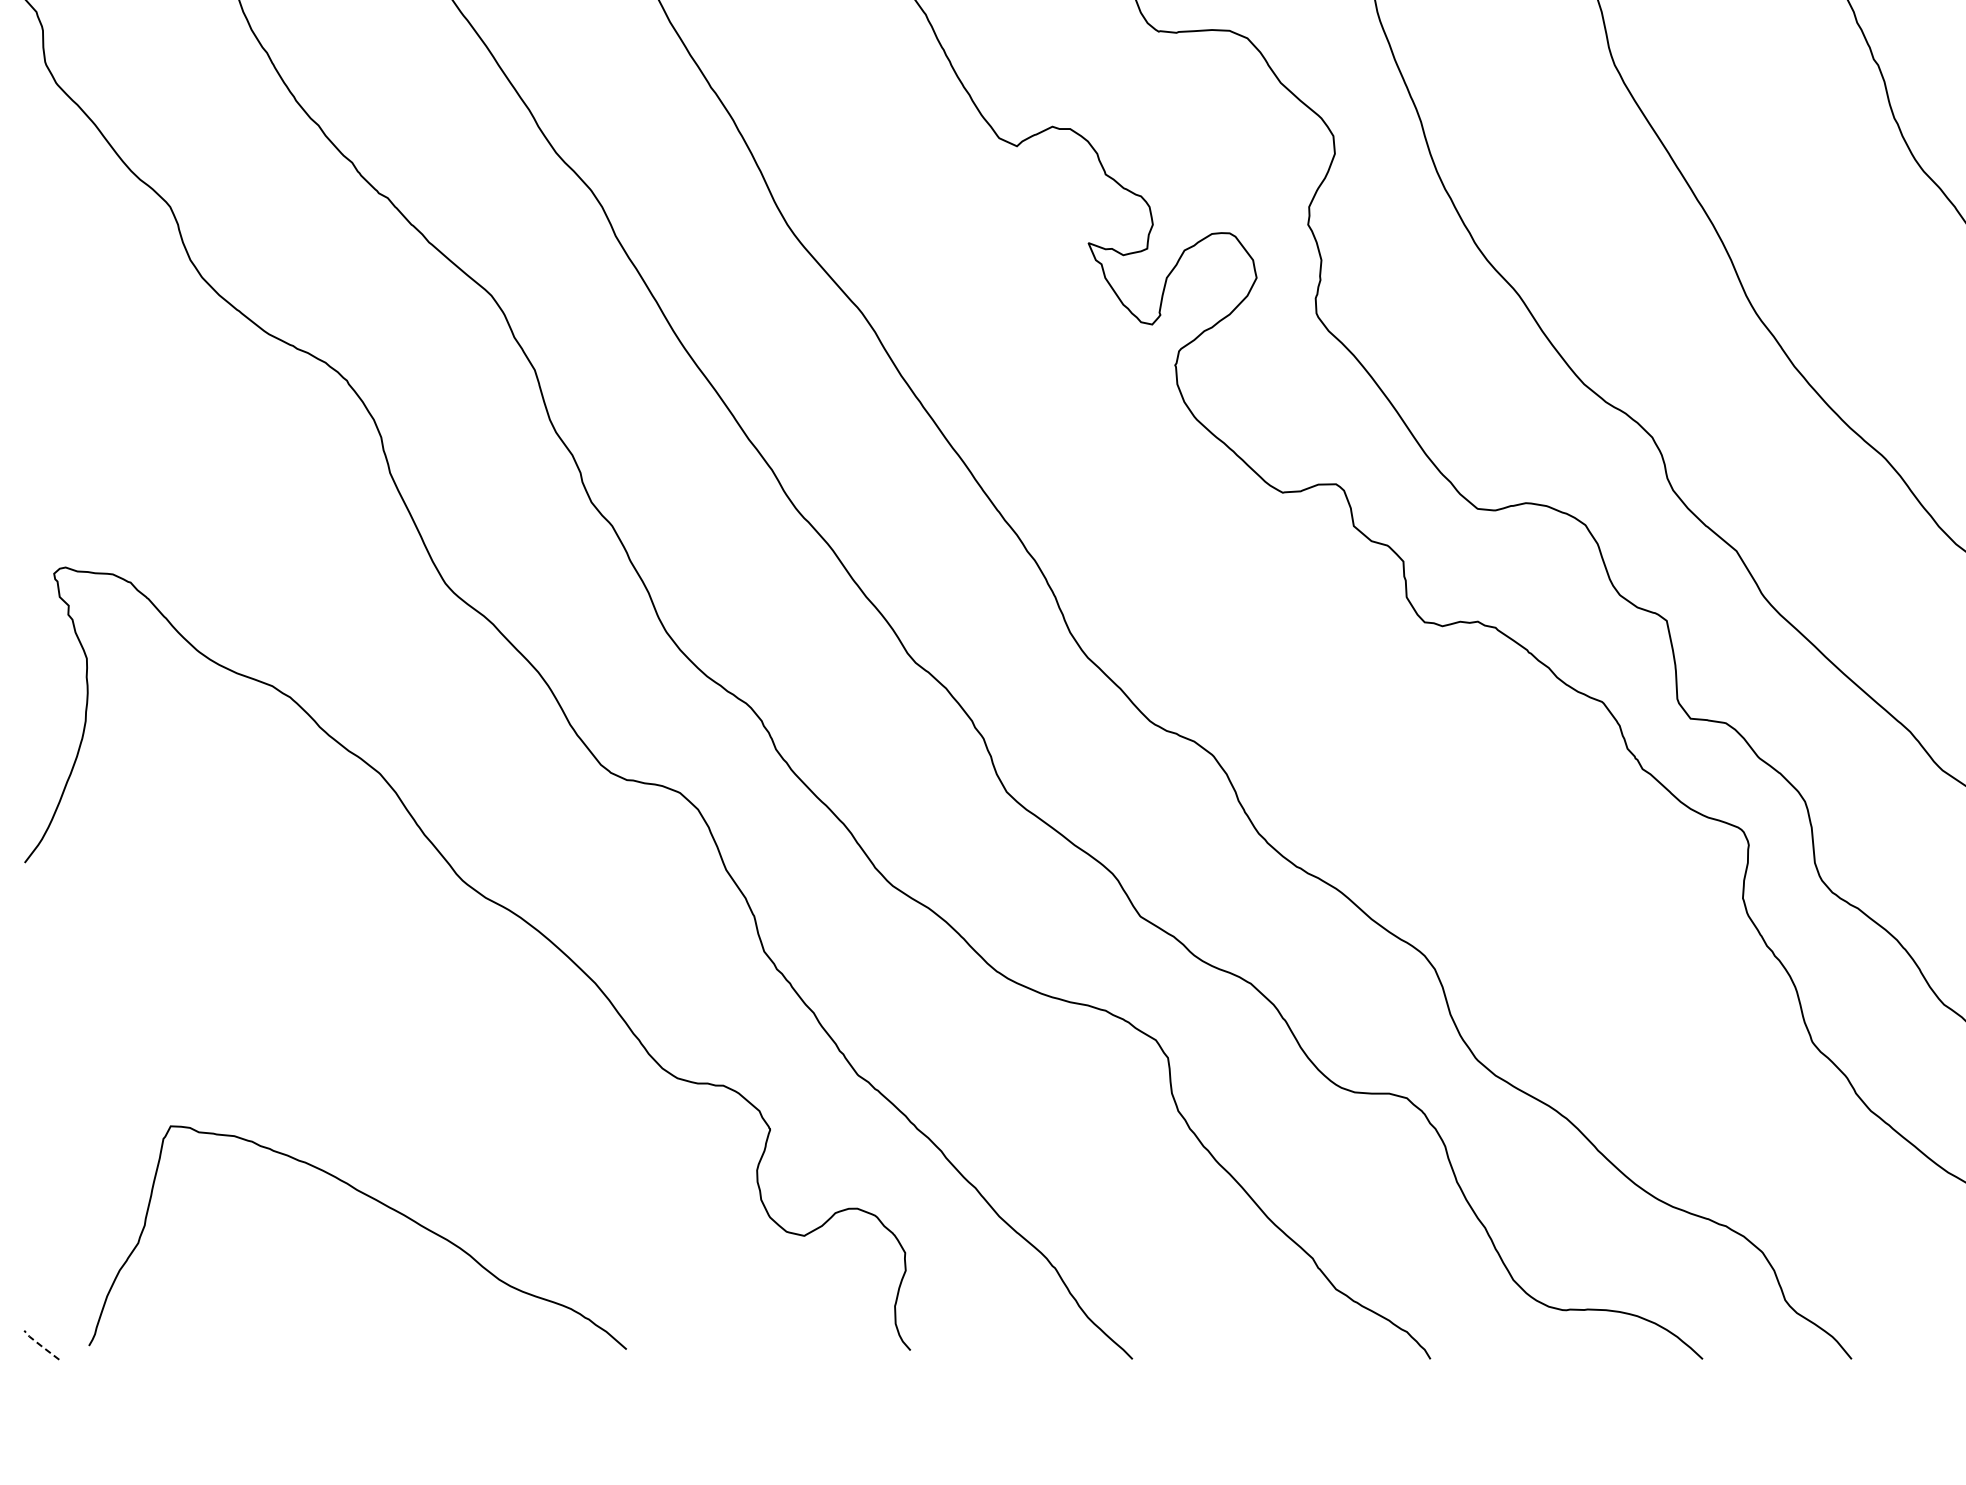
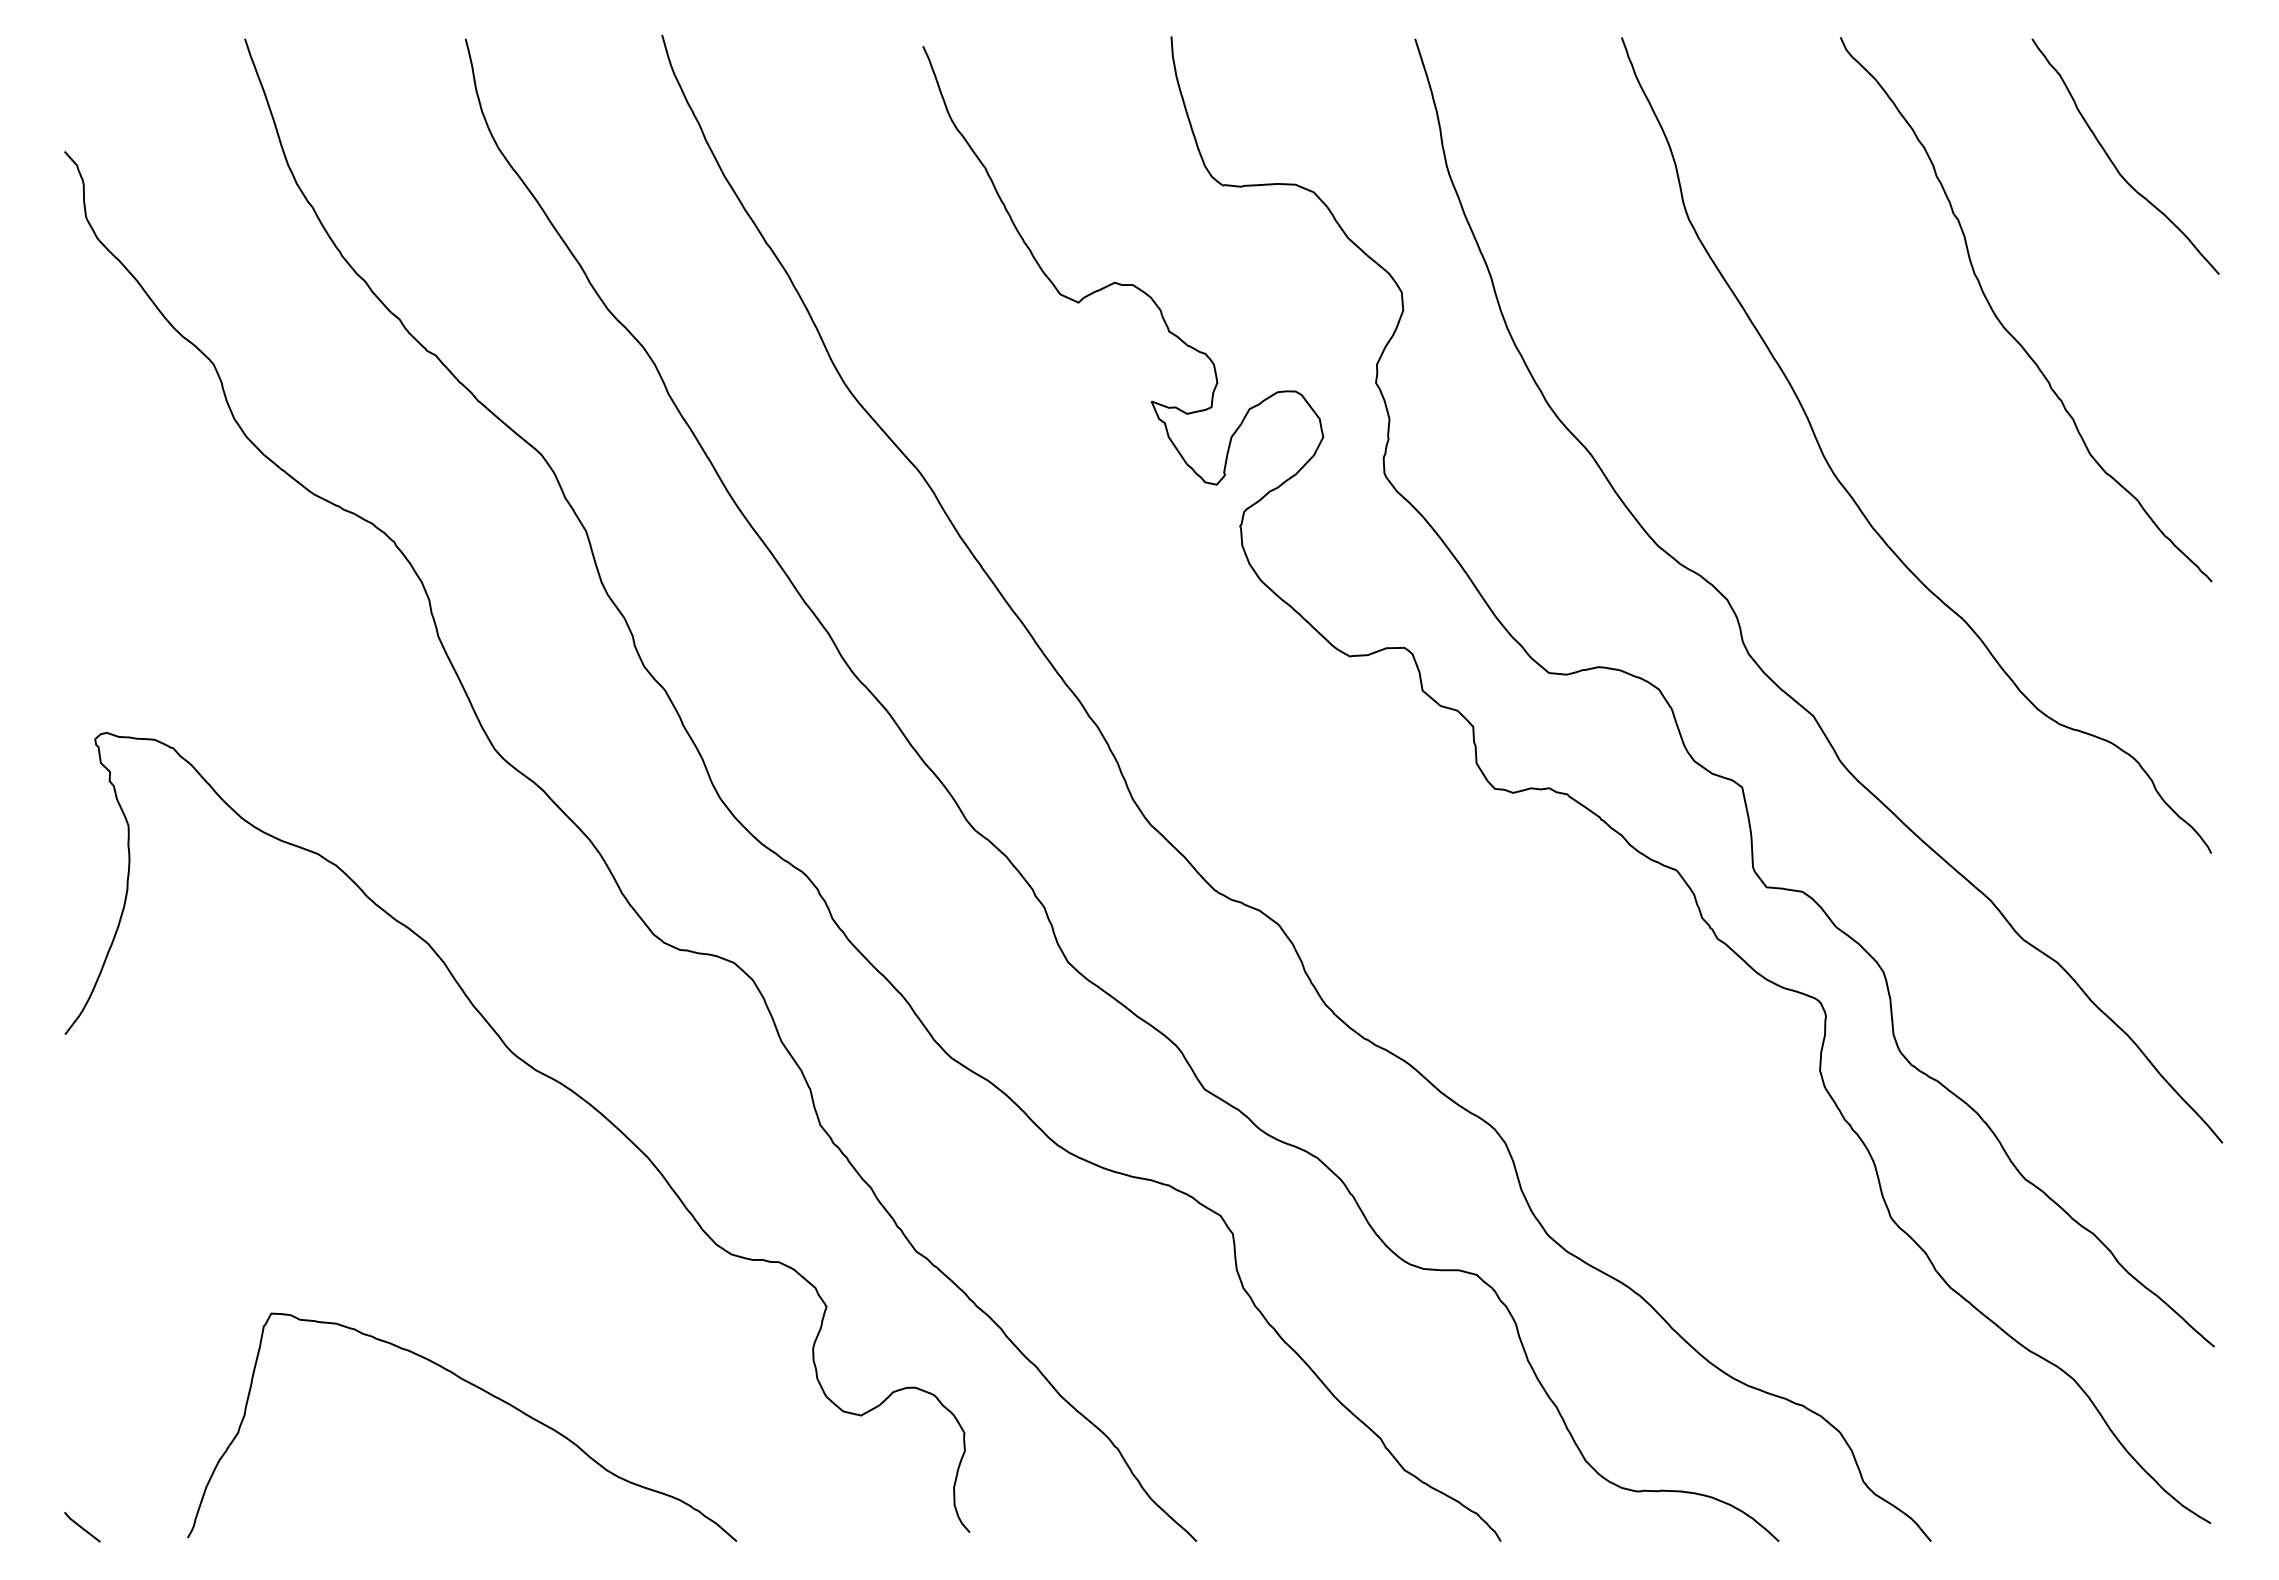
curve: (376, 1201) -> (481, 1390), moved
line: (41, 1345) -> (82, 1527), dashed -> solid

